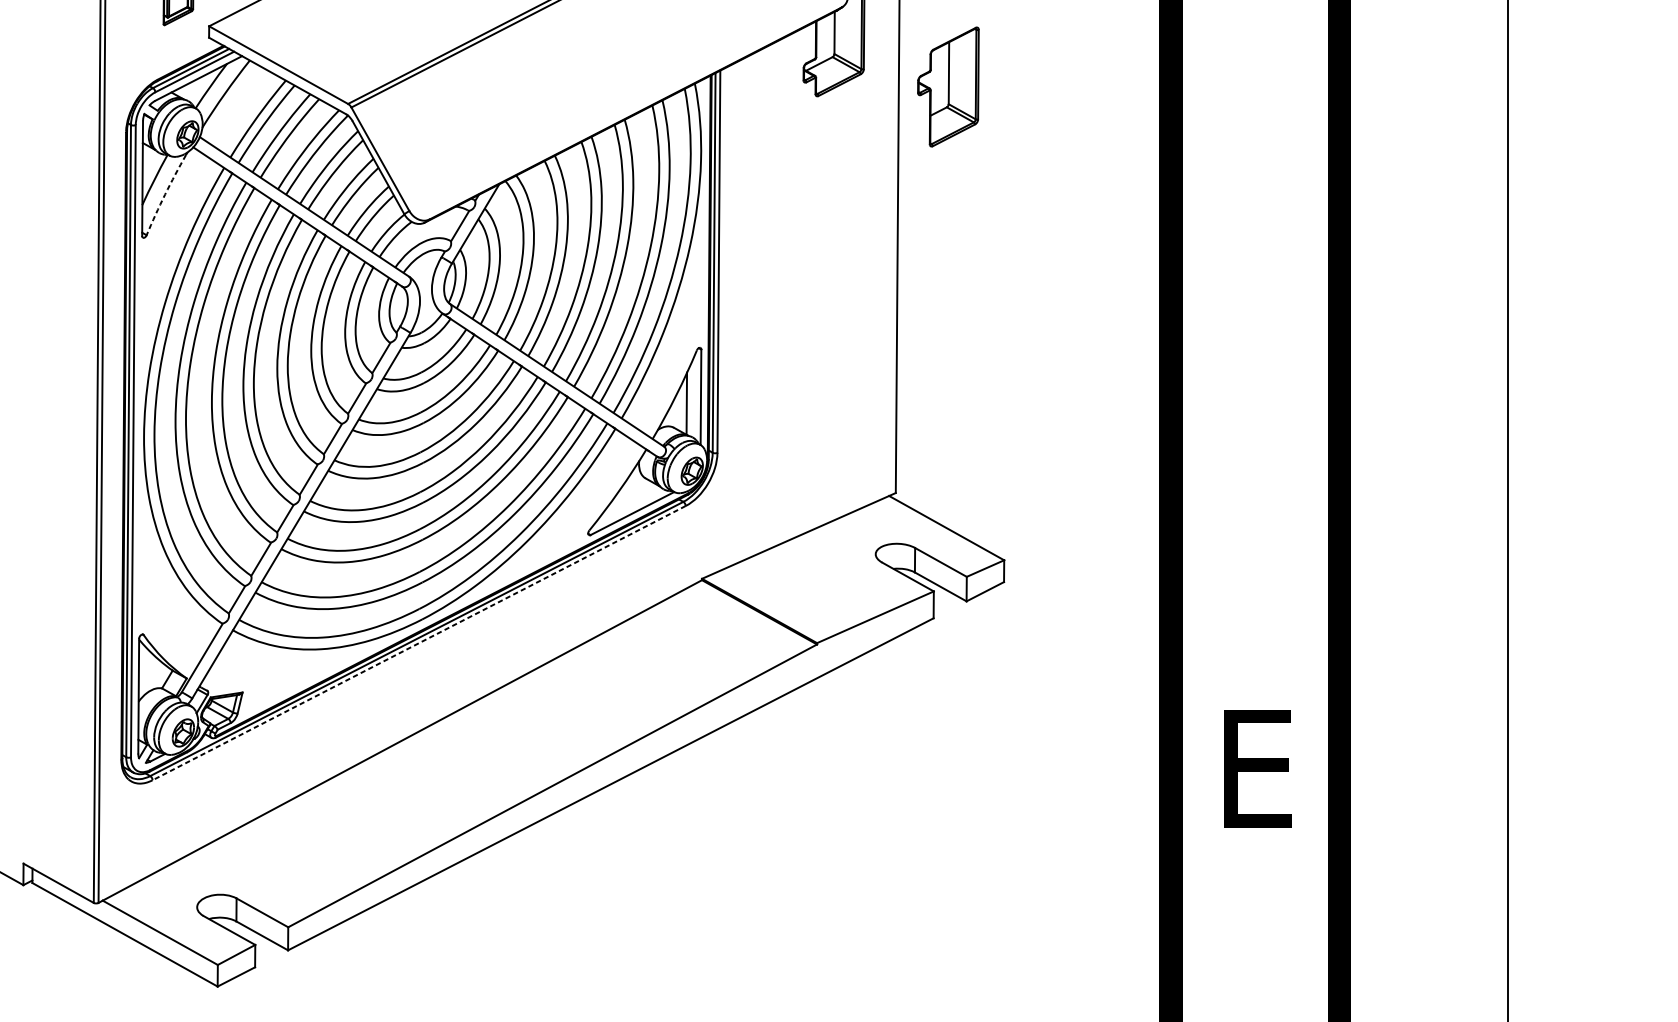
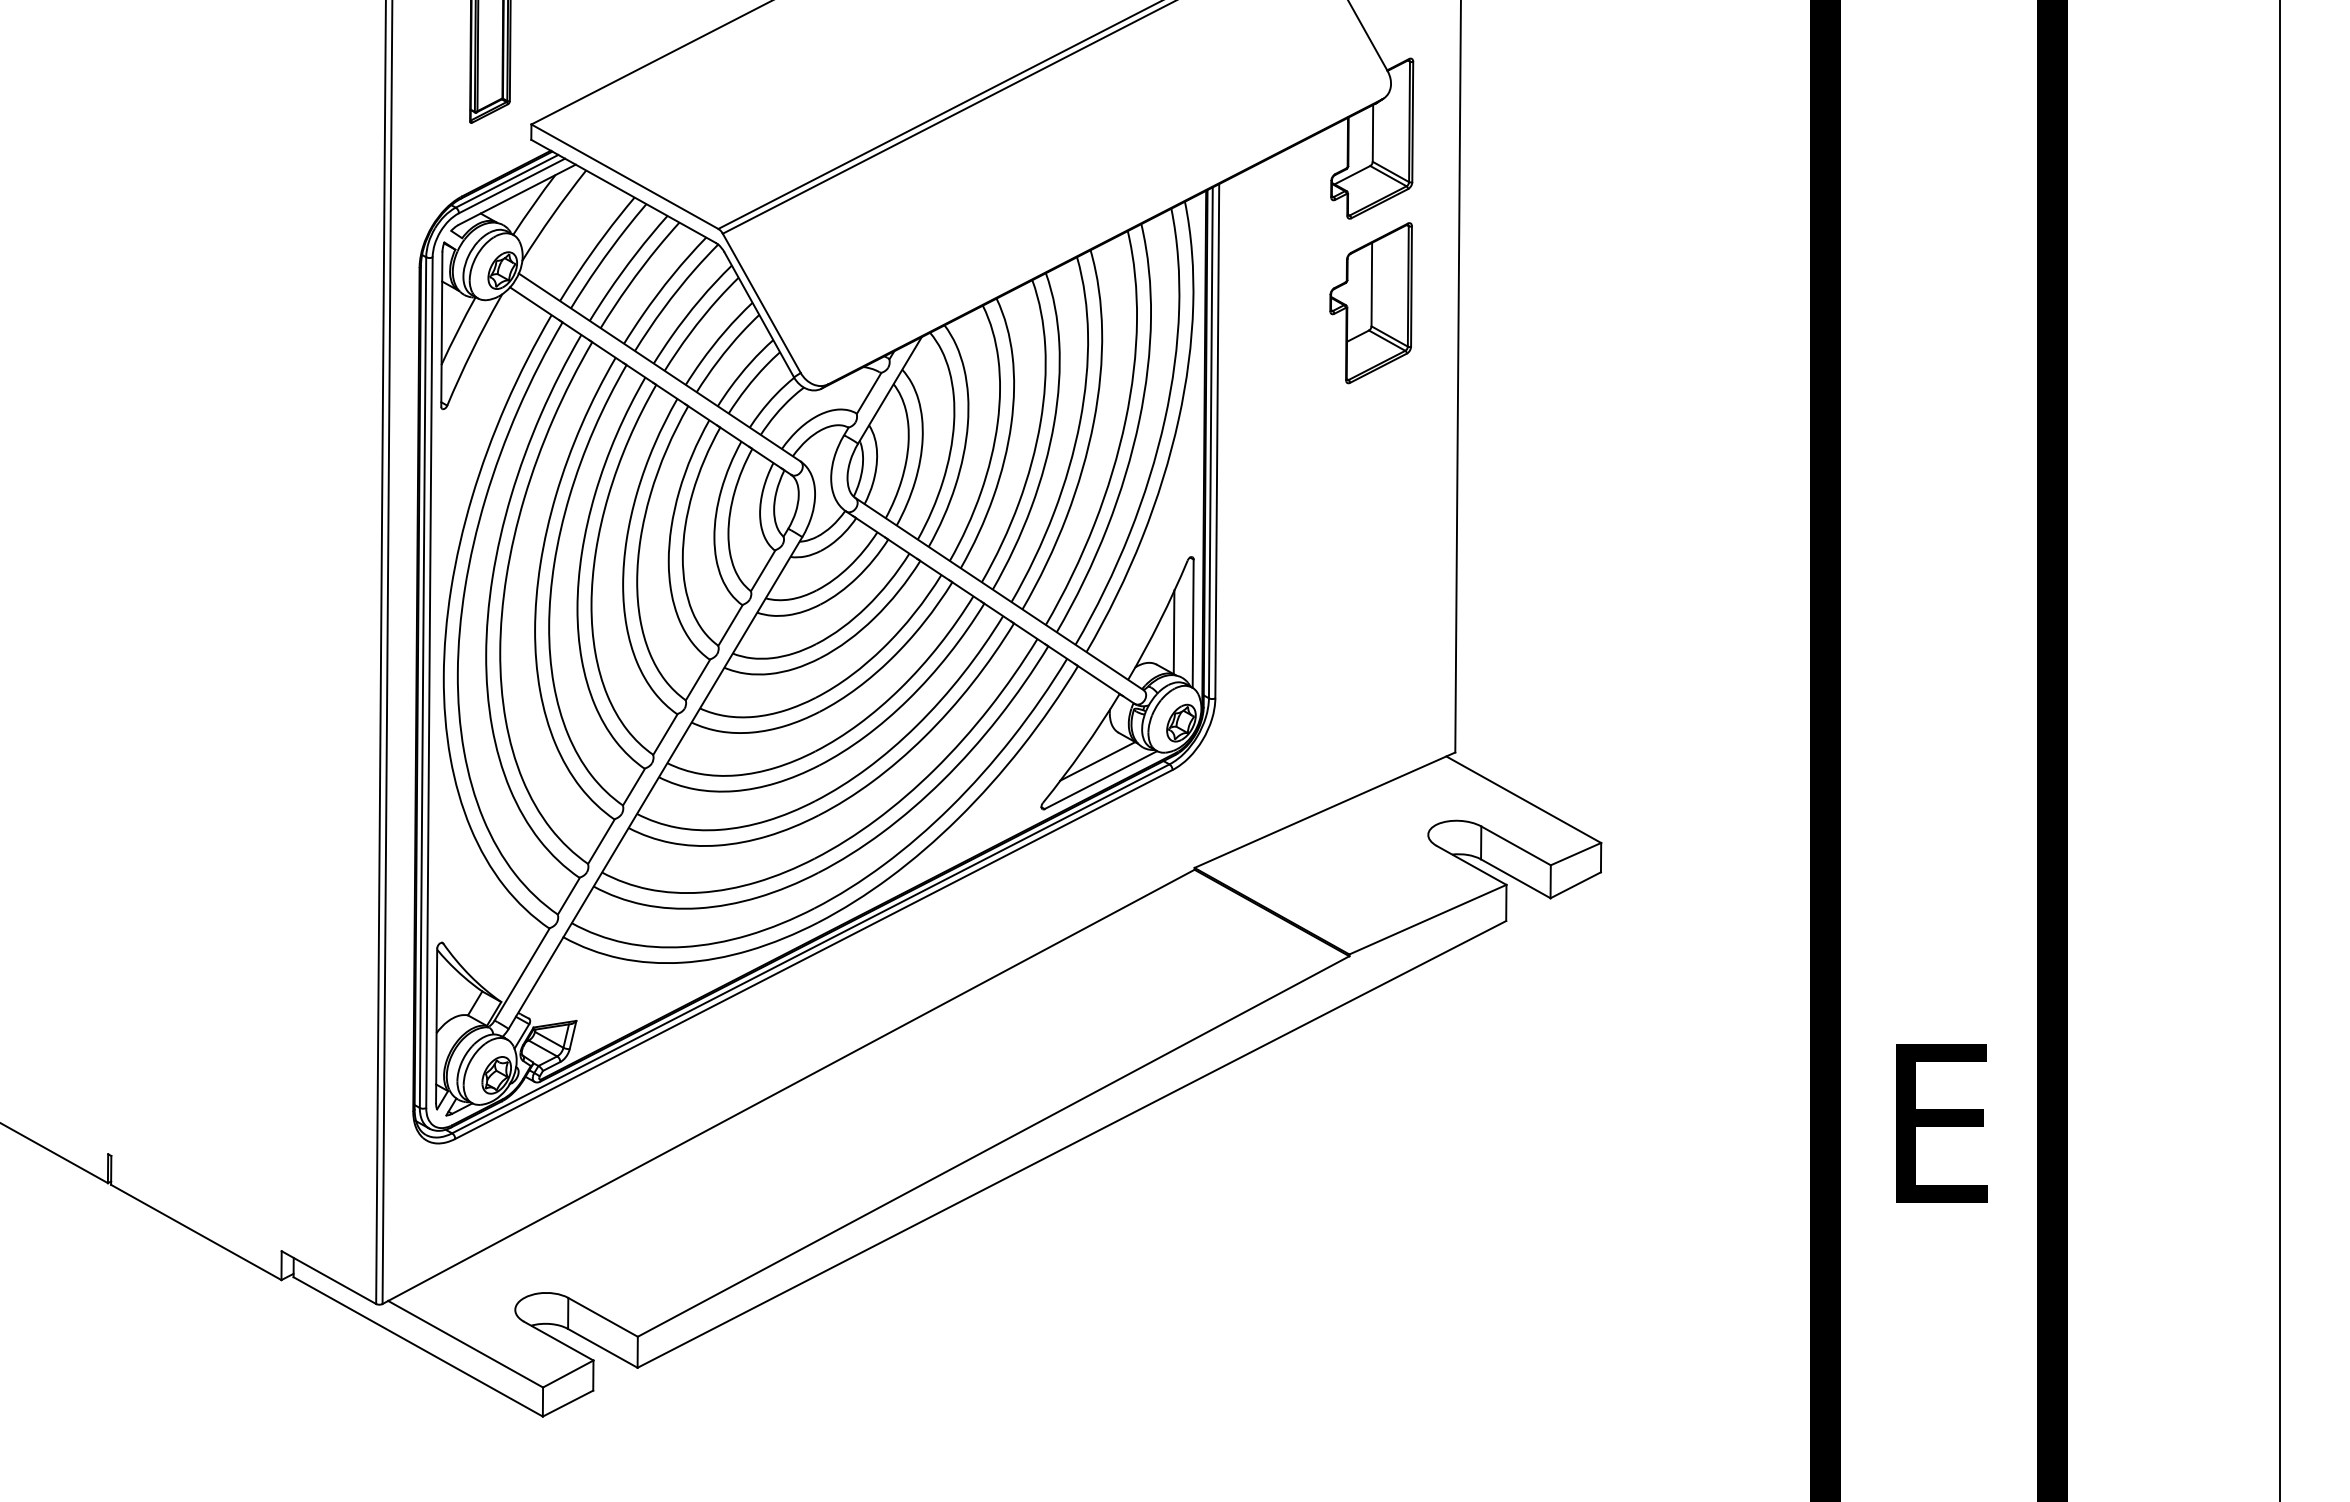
part: (947, 87) -> (1370, 303), moved
arc: (165, 194) -> (472, 350), dashed -> solid
line: (629, 499) -> (1097, 761), added
line: (418, 643) -> (813, 954), dashed -> solid

